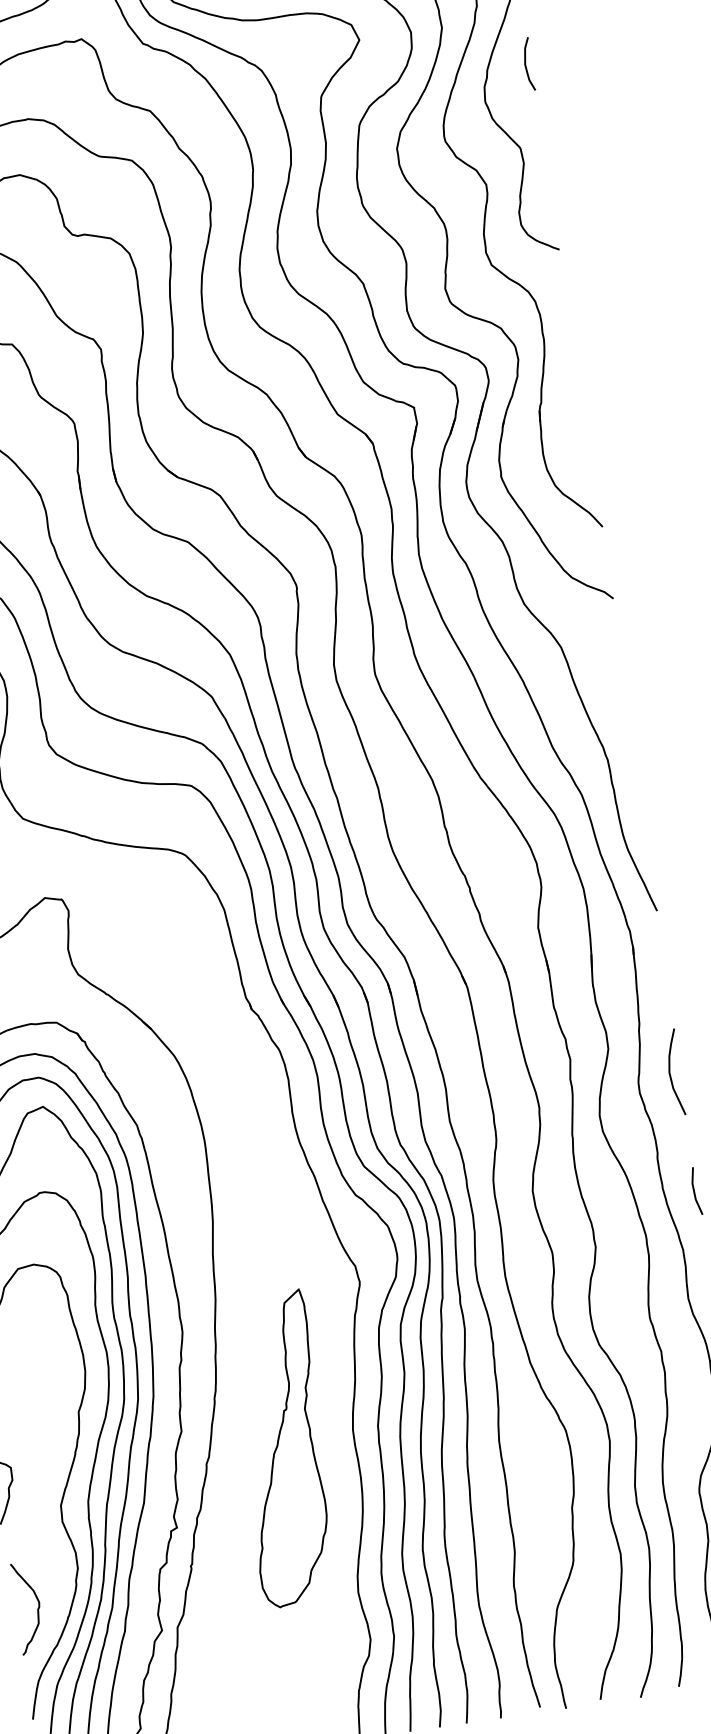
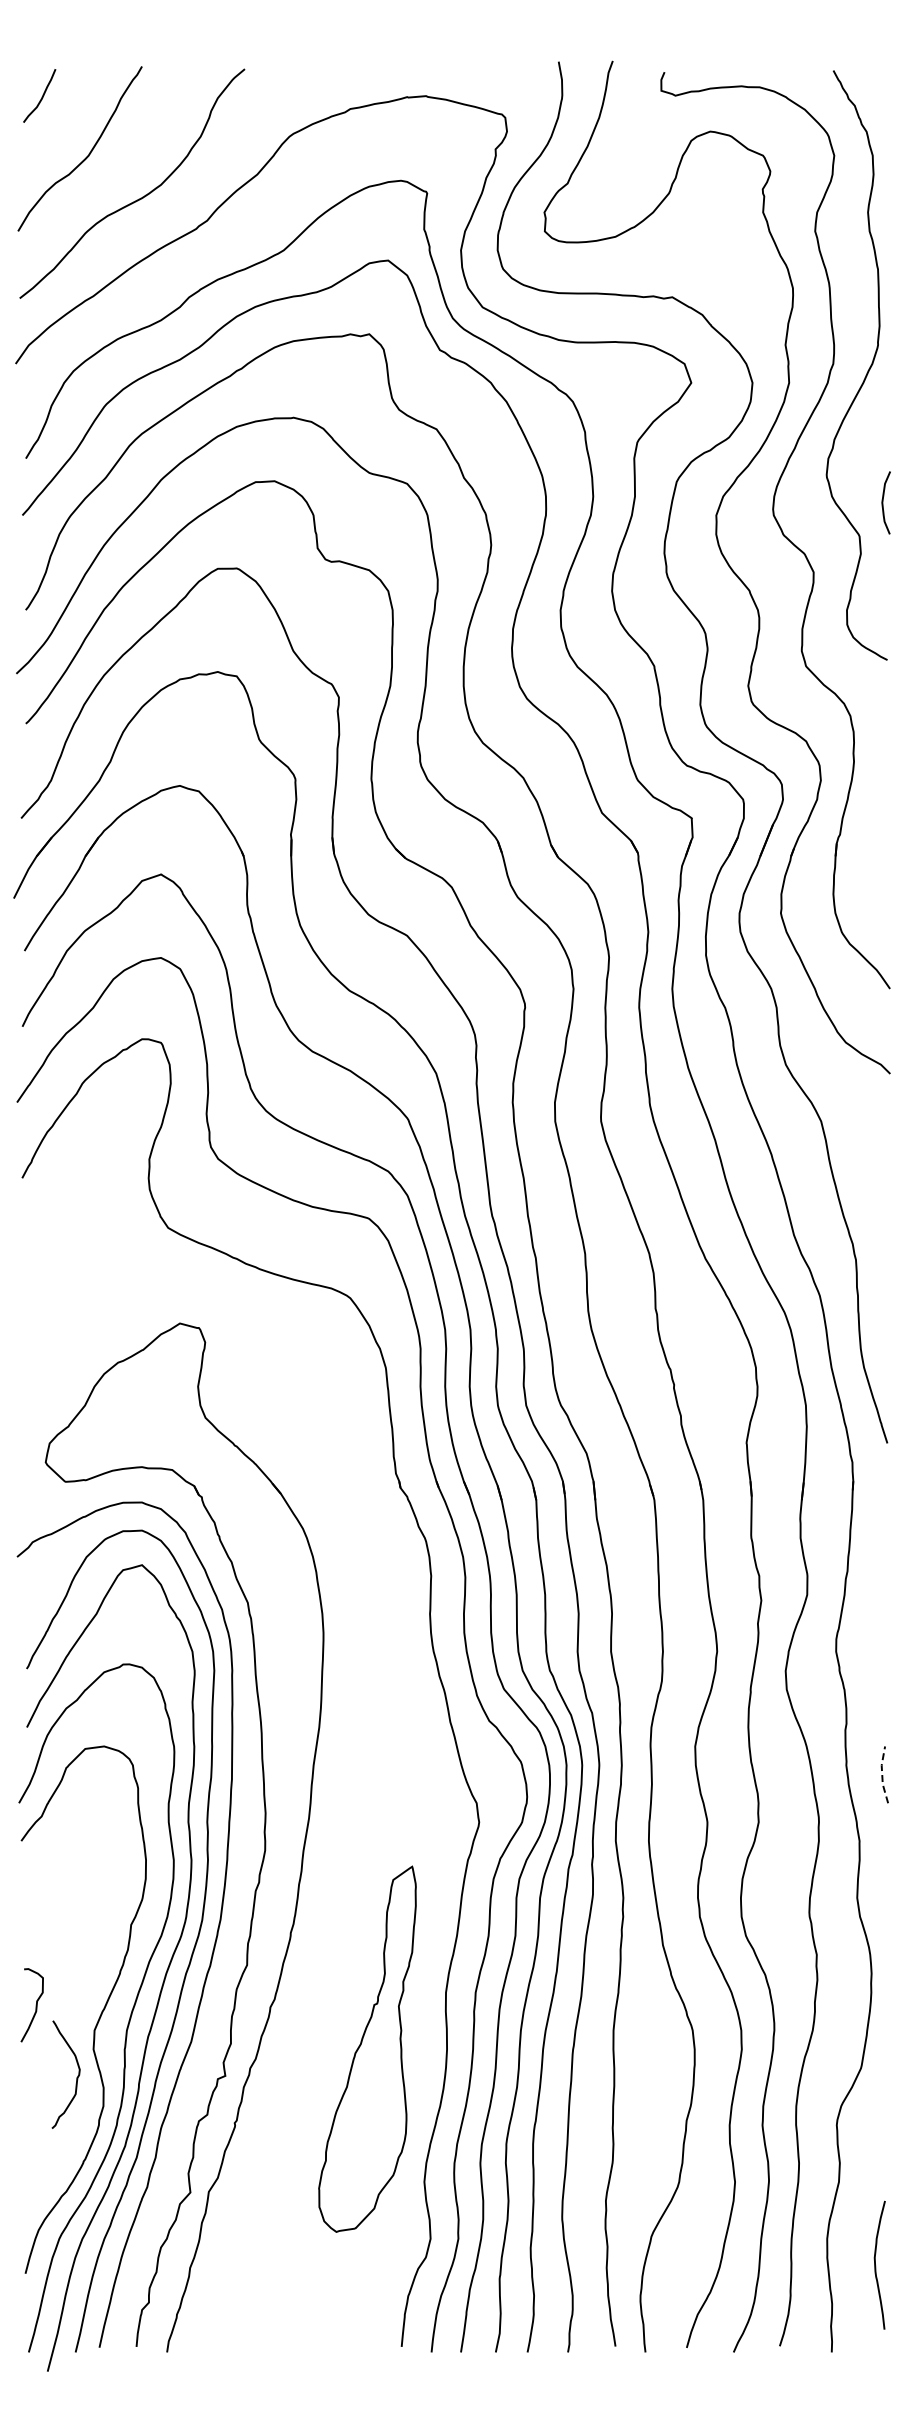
curve: (526, 64) -> (883, 502), moved
curve: (670, 1071) -> (875, 1631), removed
line: (694, 1191) -> (882, 1774), solid -> dashed
part: (283, 1448) -> (367, 2048), moved
curve: (37, 1609) -> (76, 2077), moved

